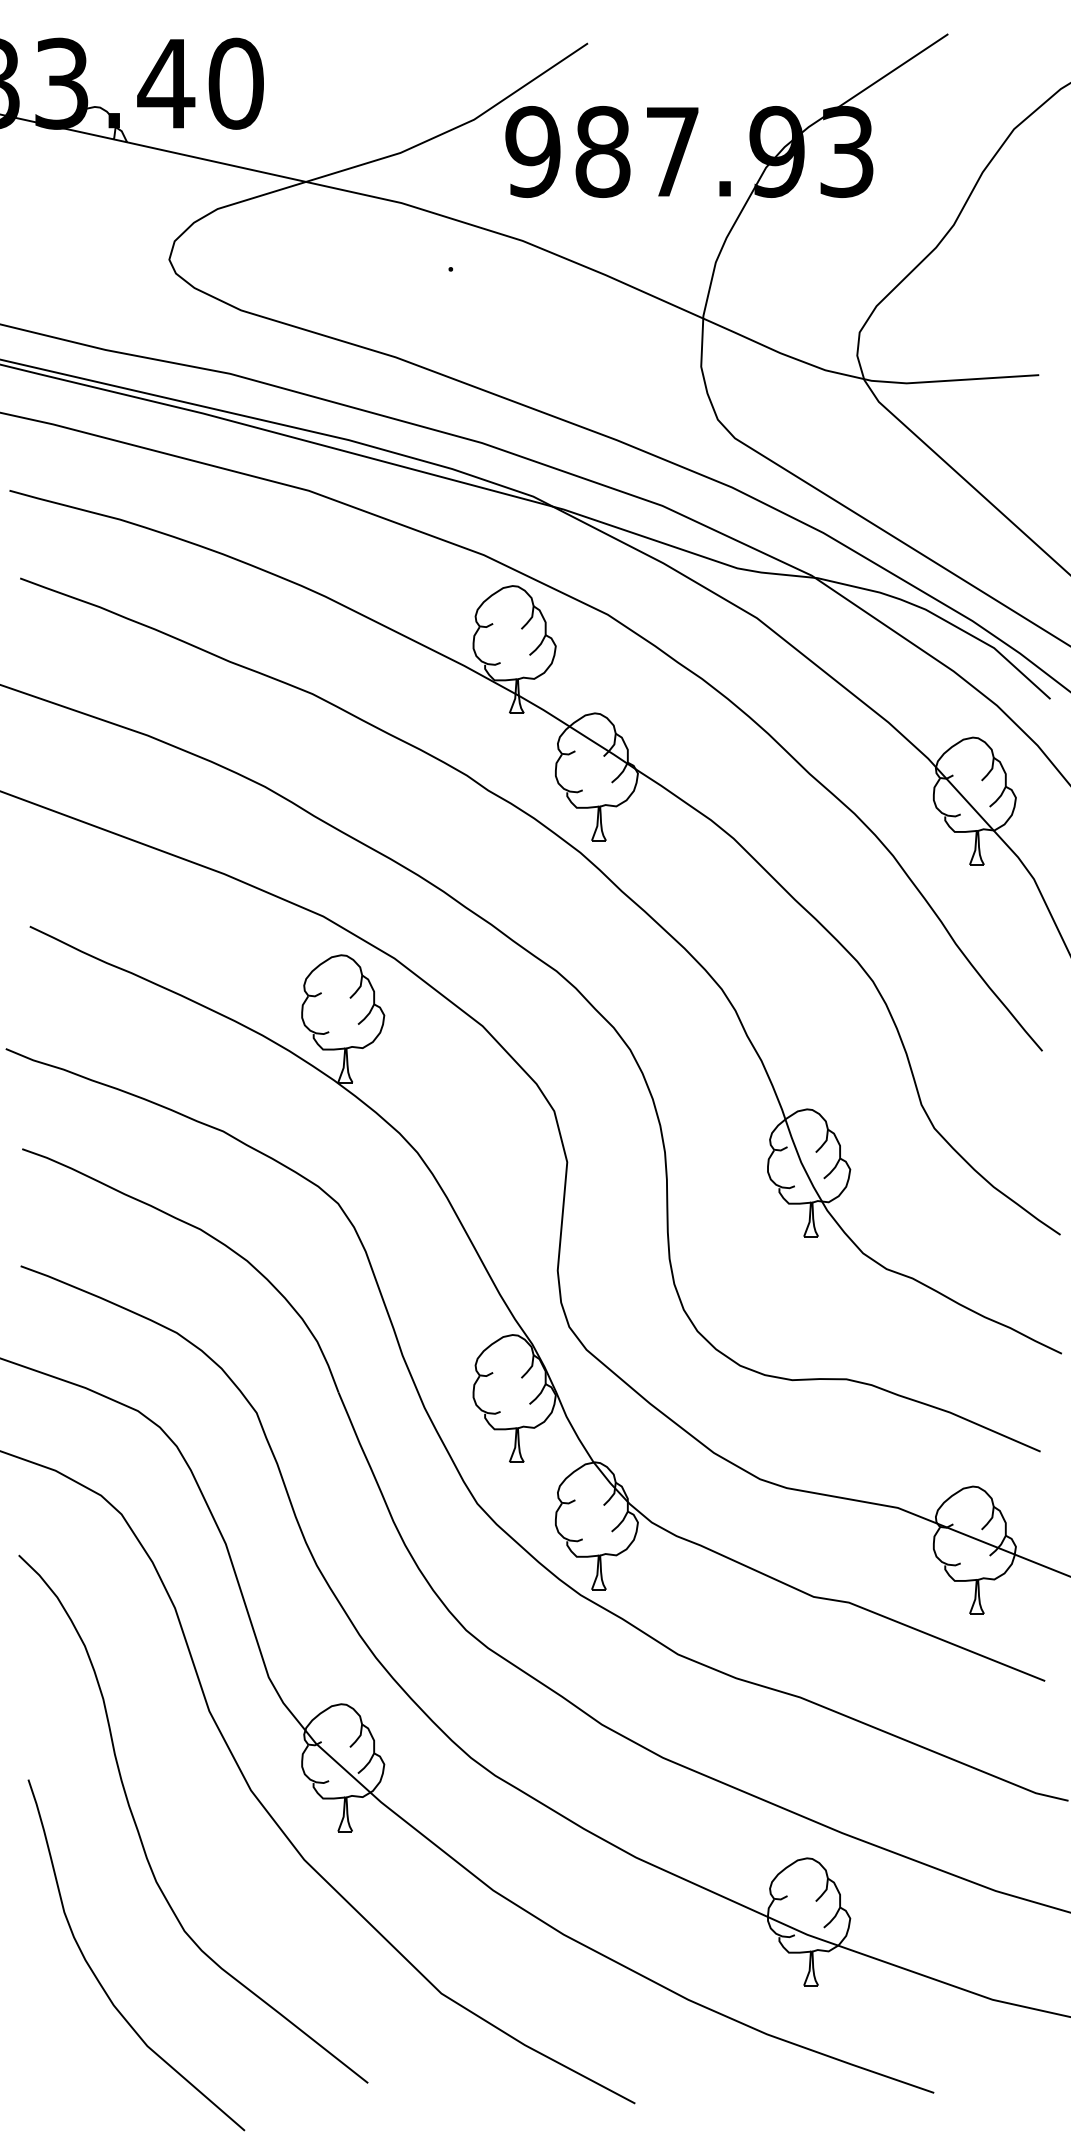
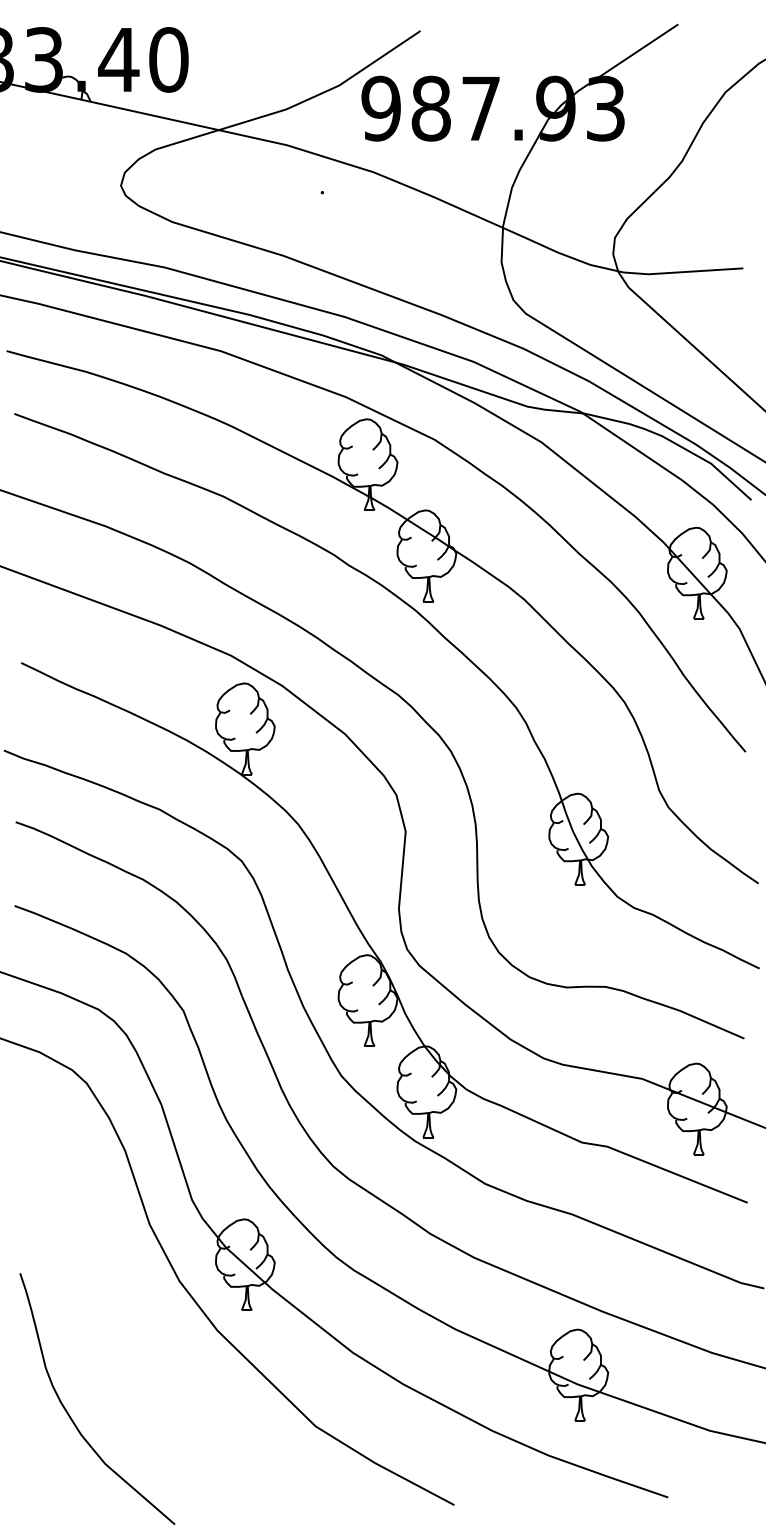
curve: (140, 1834) -> (100, 1312), removed

